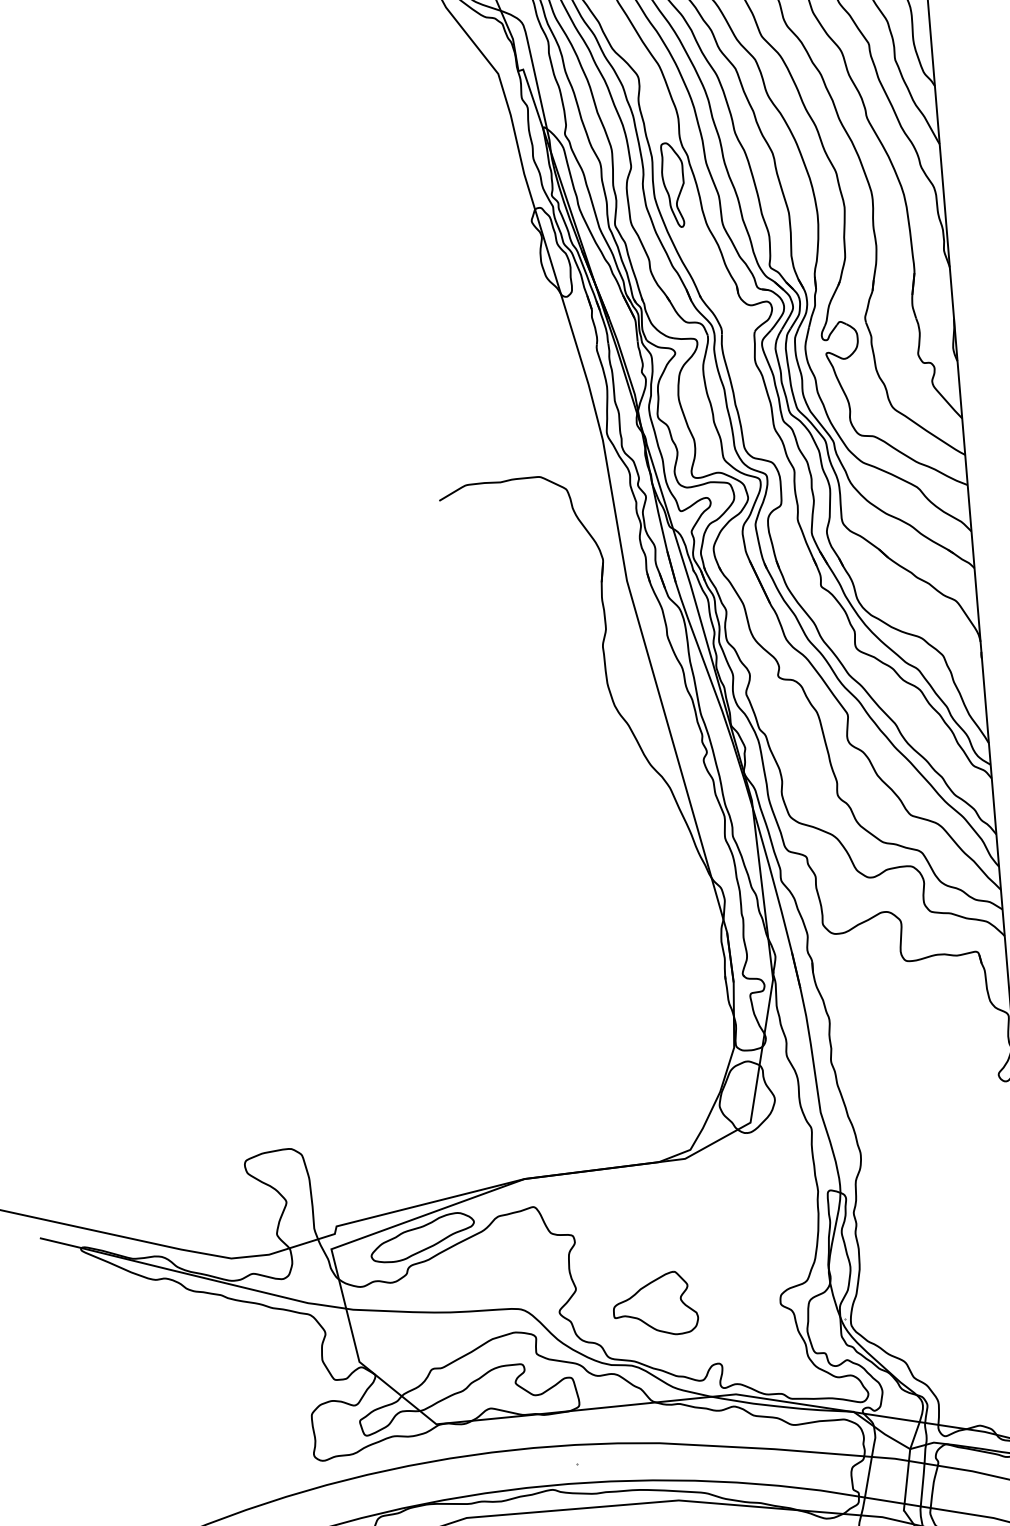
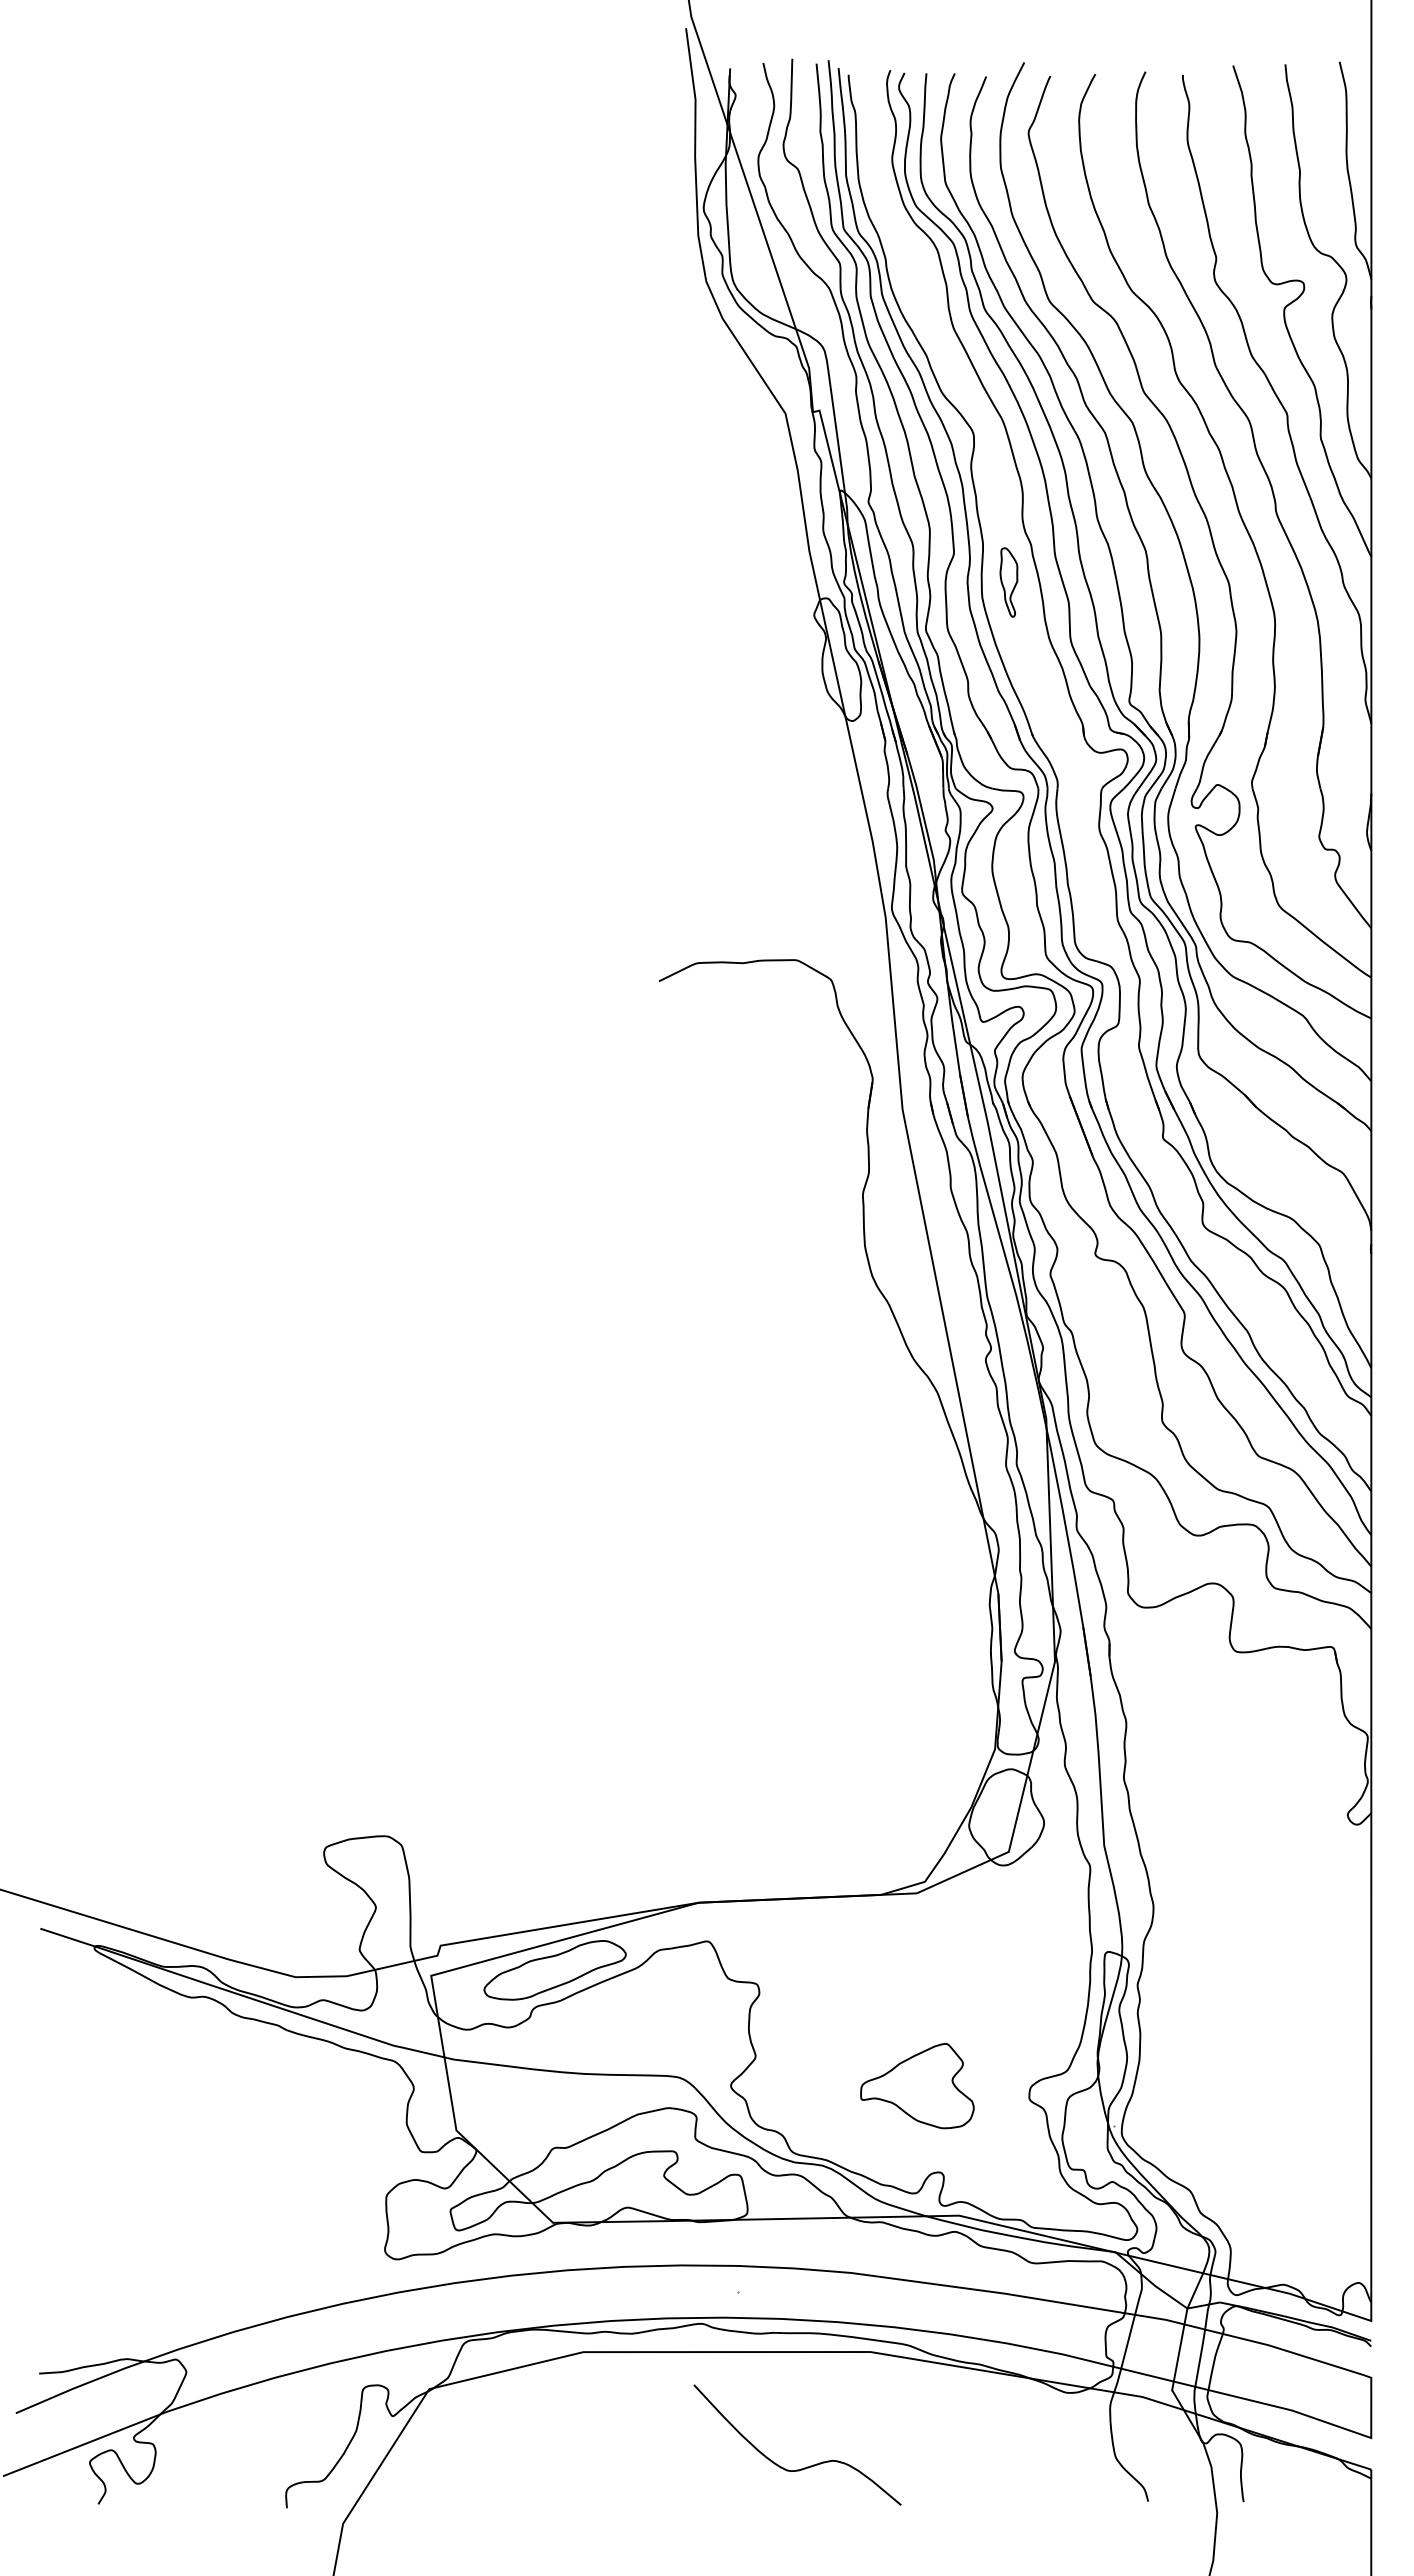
part: (673, 185) -> (1008, 582), size x0.6
part: (655, 1304) -> (917, 2086), moved

